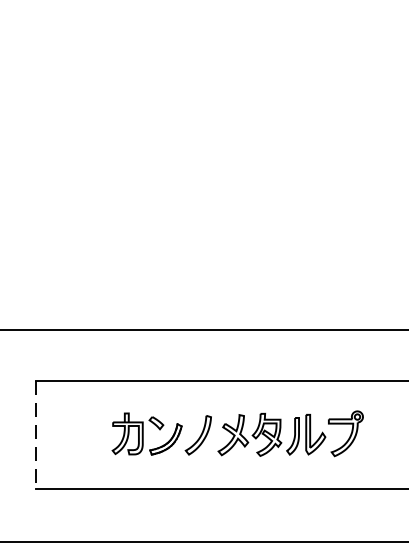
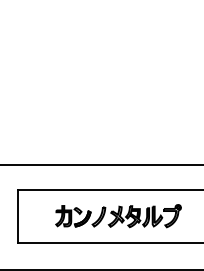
line: (36, 434) -> (18, 216), dashed -> solid

